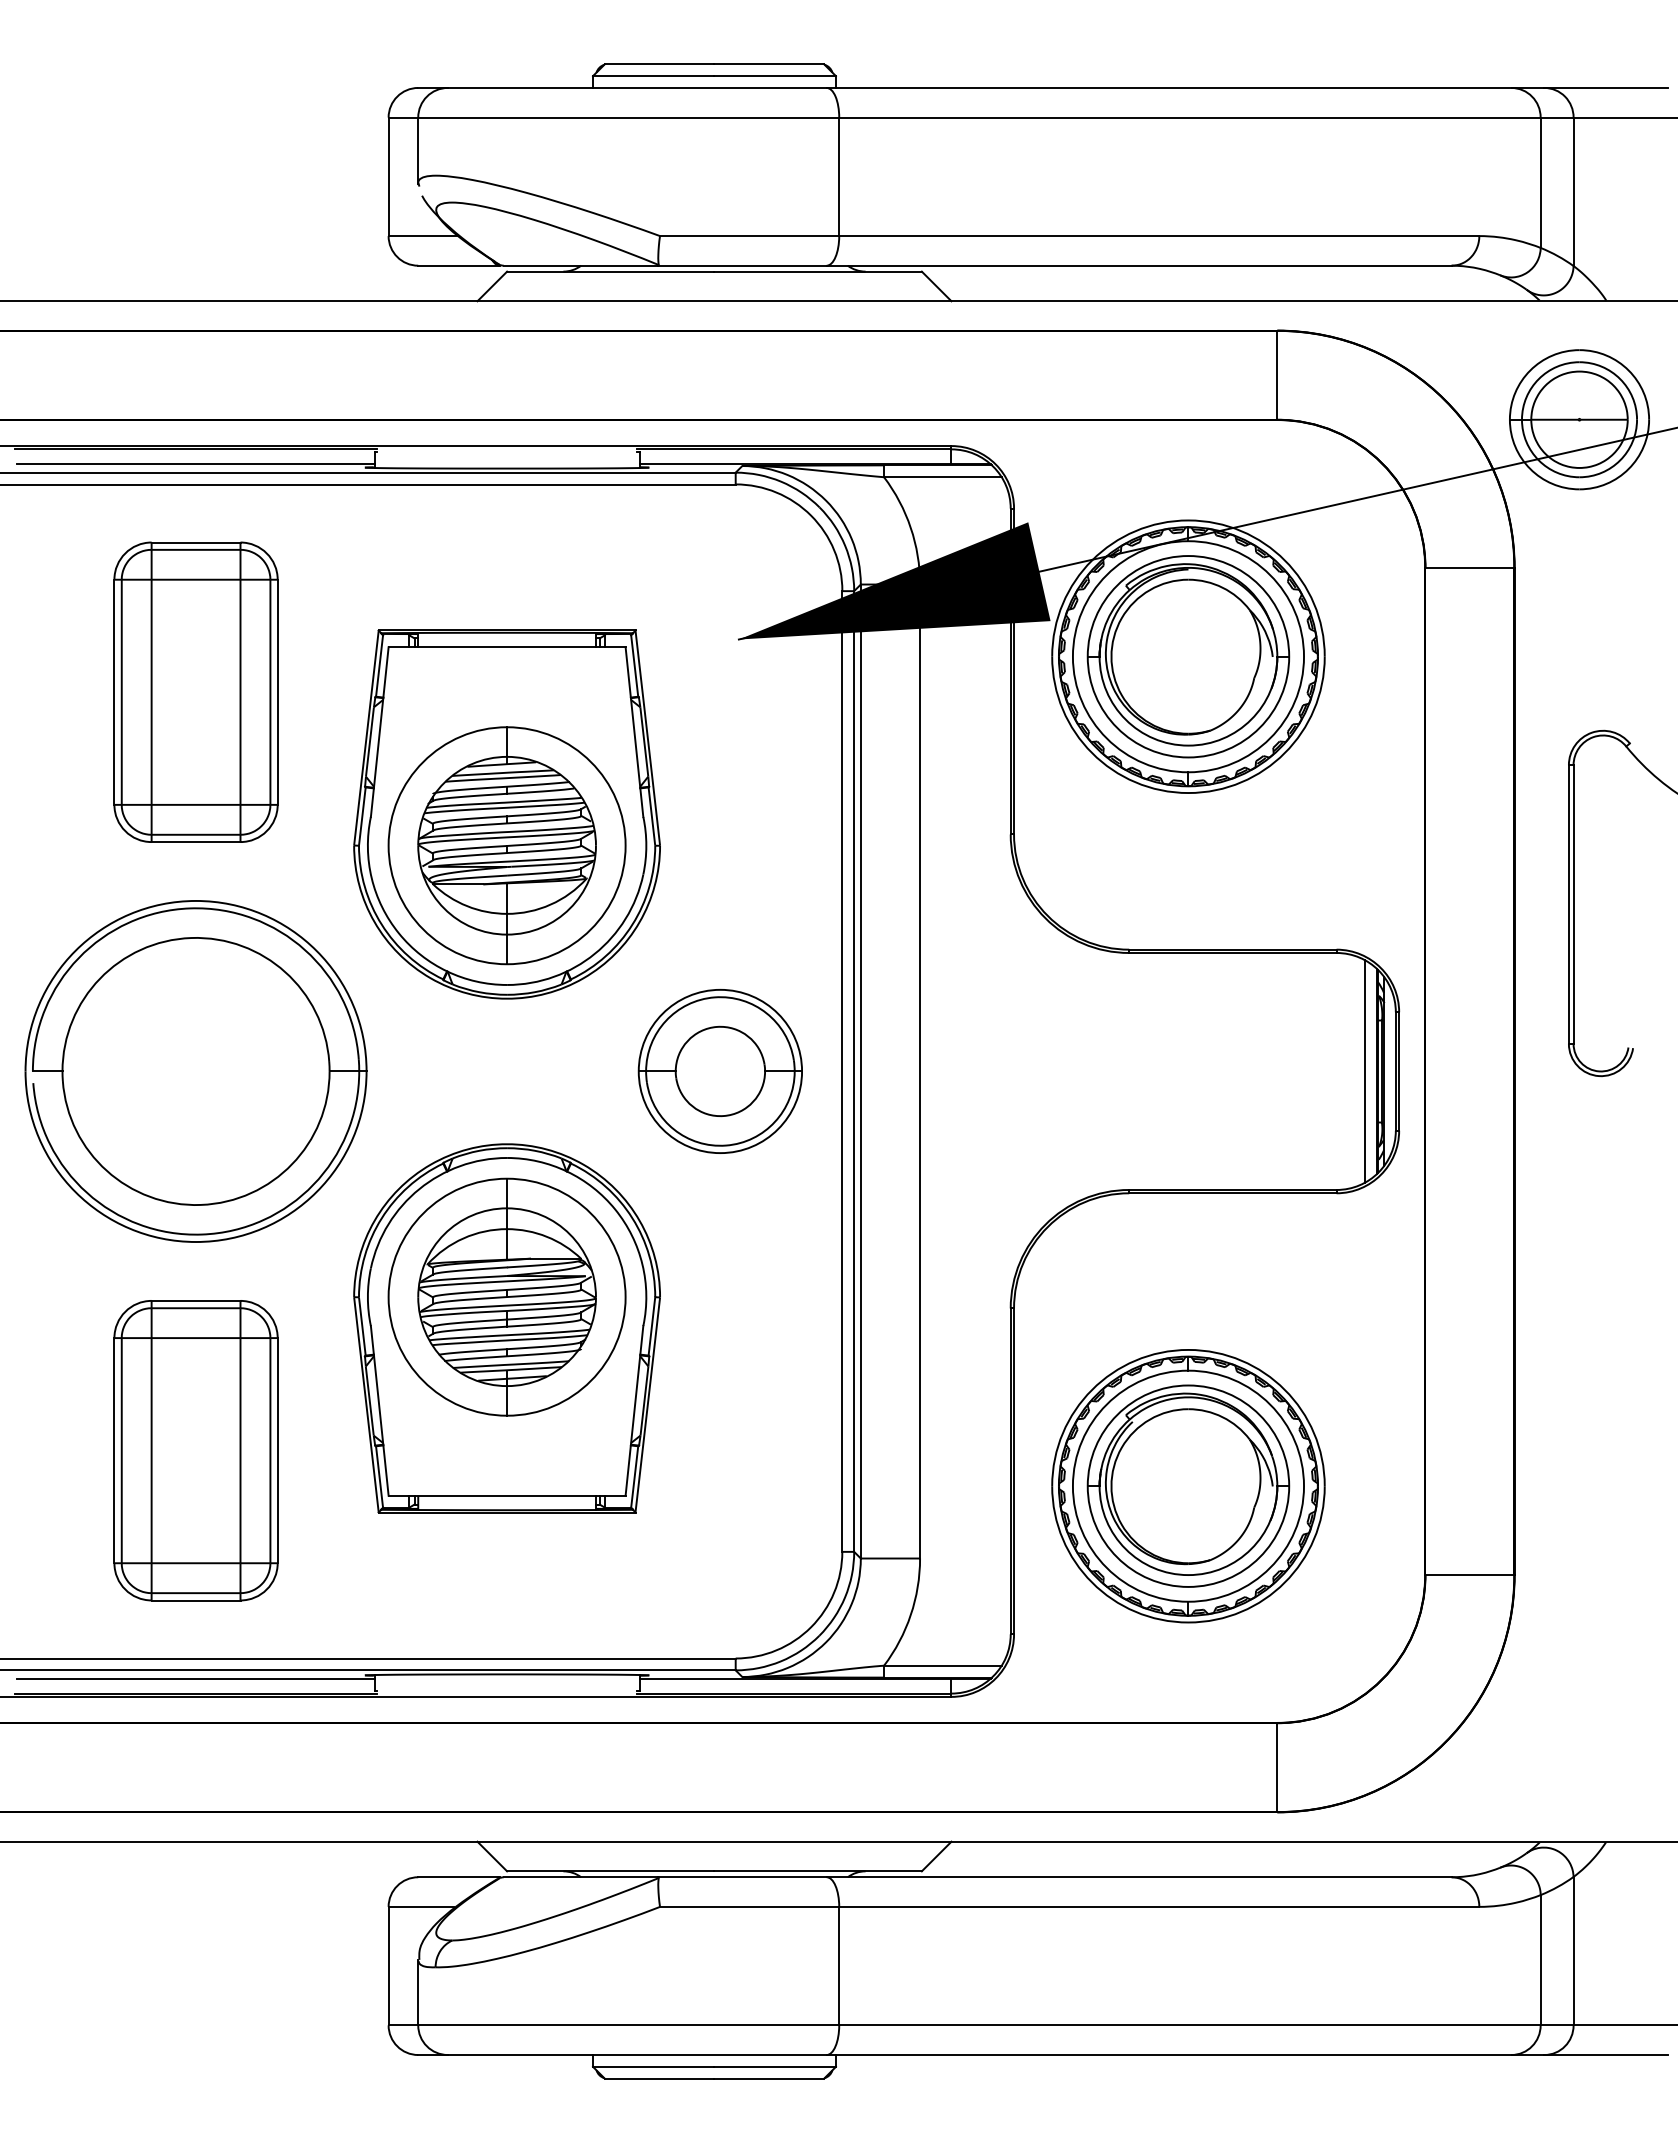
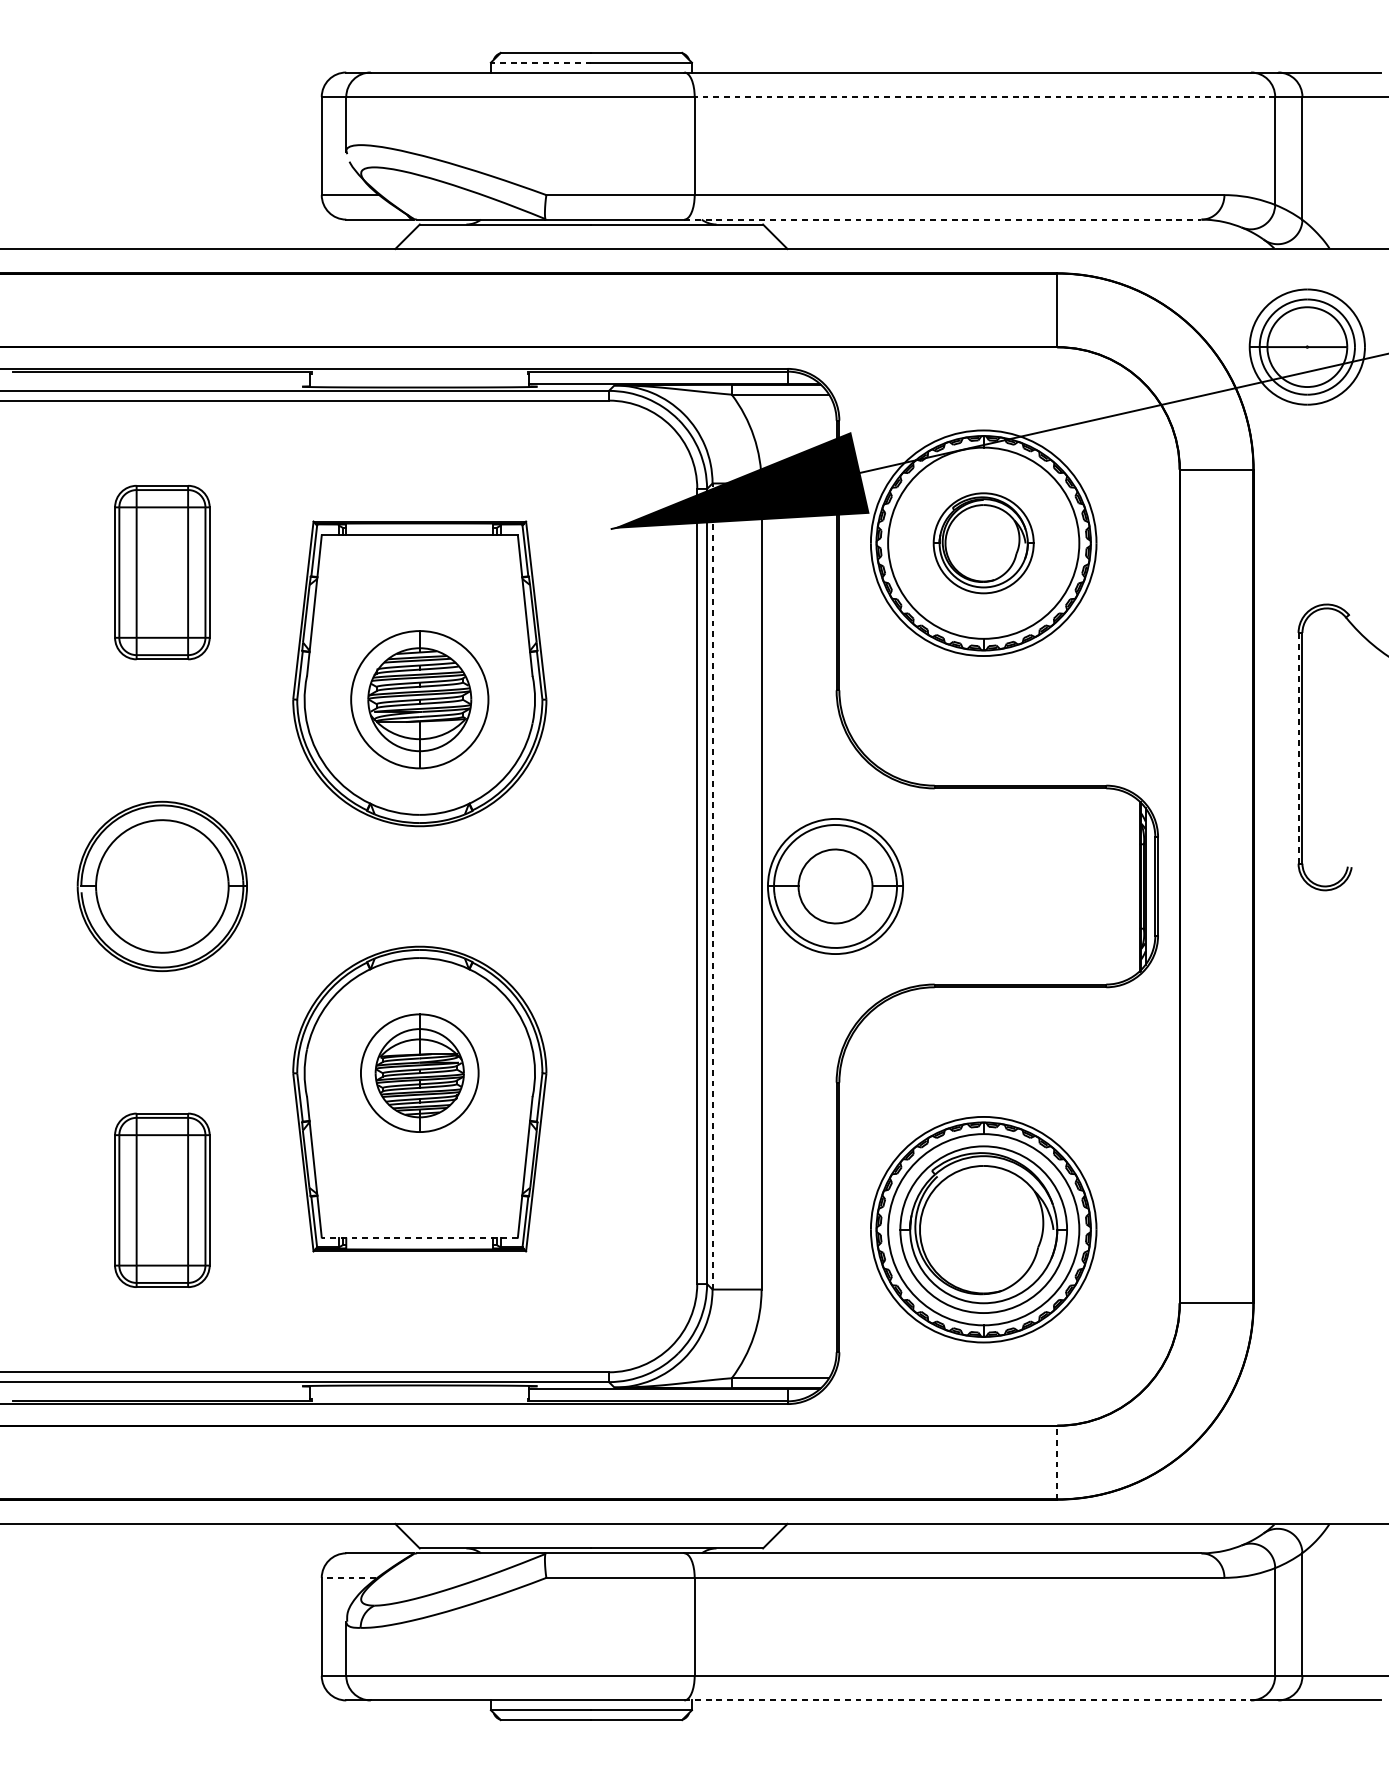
line: (653, 76) -> (540, 63), solid -> dashed
line: (1189, 117) -> (984, 96), solid -> dashed
line: (1139, 265) -> (943, 219), solid -> dashed
line: (195, 464) -> (161, 384), removed
part: (1188, 656) -> (983, 543), size x0.6
part: (195, 691) -> (161, 572), size x0.7
part: (506, 845) -> (419, 699), size x0.7
line: (1568, 904) -> (1298, 748), solid -> dashed
part: (195, 1071) -> (161, 886), size x0.6
part: (719, 1071) -> (834, 886), moved
line: (860, 1071) -> (712, 886), solid -> dashed
line: (1365, 1071) -> (1130, 886), removed
part: (506, 1296) -> (419, 1072), size x0.6
part: (195, 1450) -> (161, 1200), size x0.7
line: (506, 1495) -> (419, 1237), solid -> dashed
line: (195, 1678) -> (161, 1388), removed
line: (1277, 1767) -> (1057, 1462), solid -> dashed
line: (421, 1906) -> (348, 1577), solid -> dashed
line: (1169, 2055) -> (968, 1700), solid -> dashed

